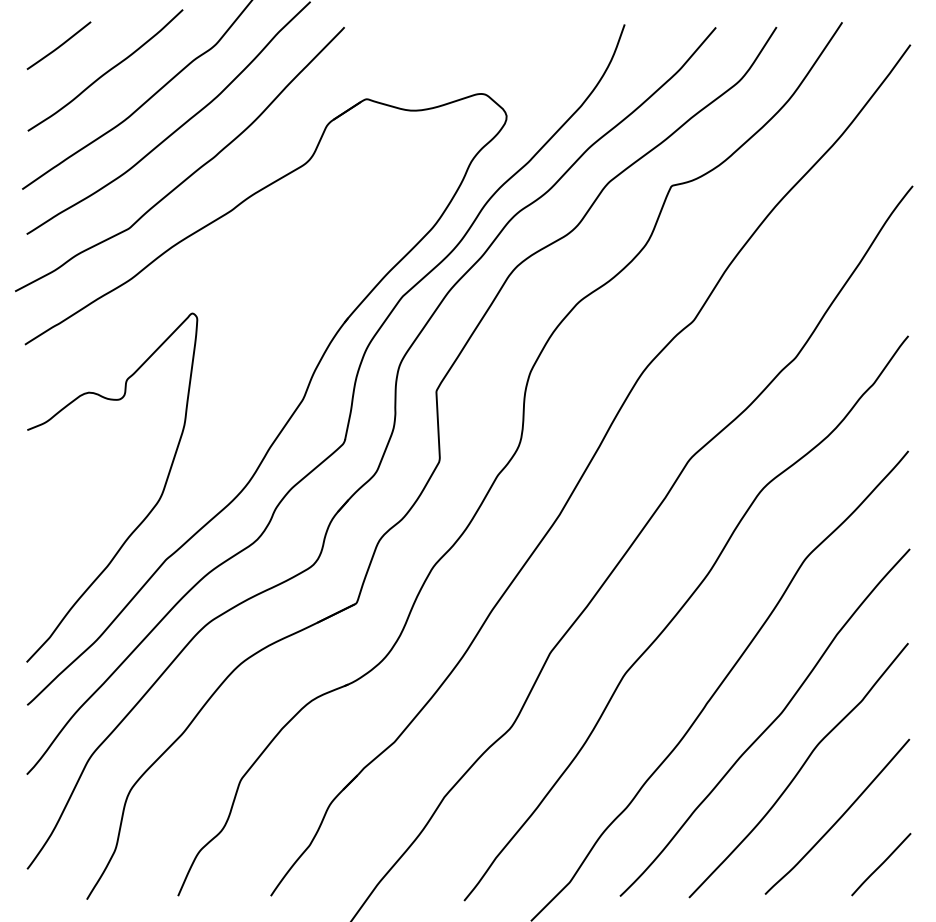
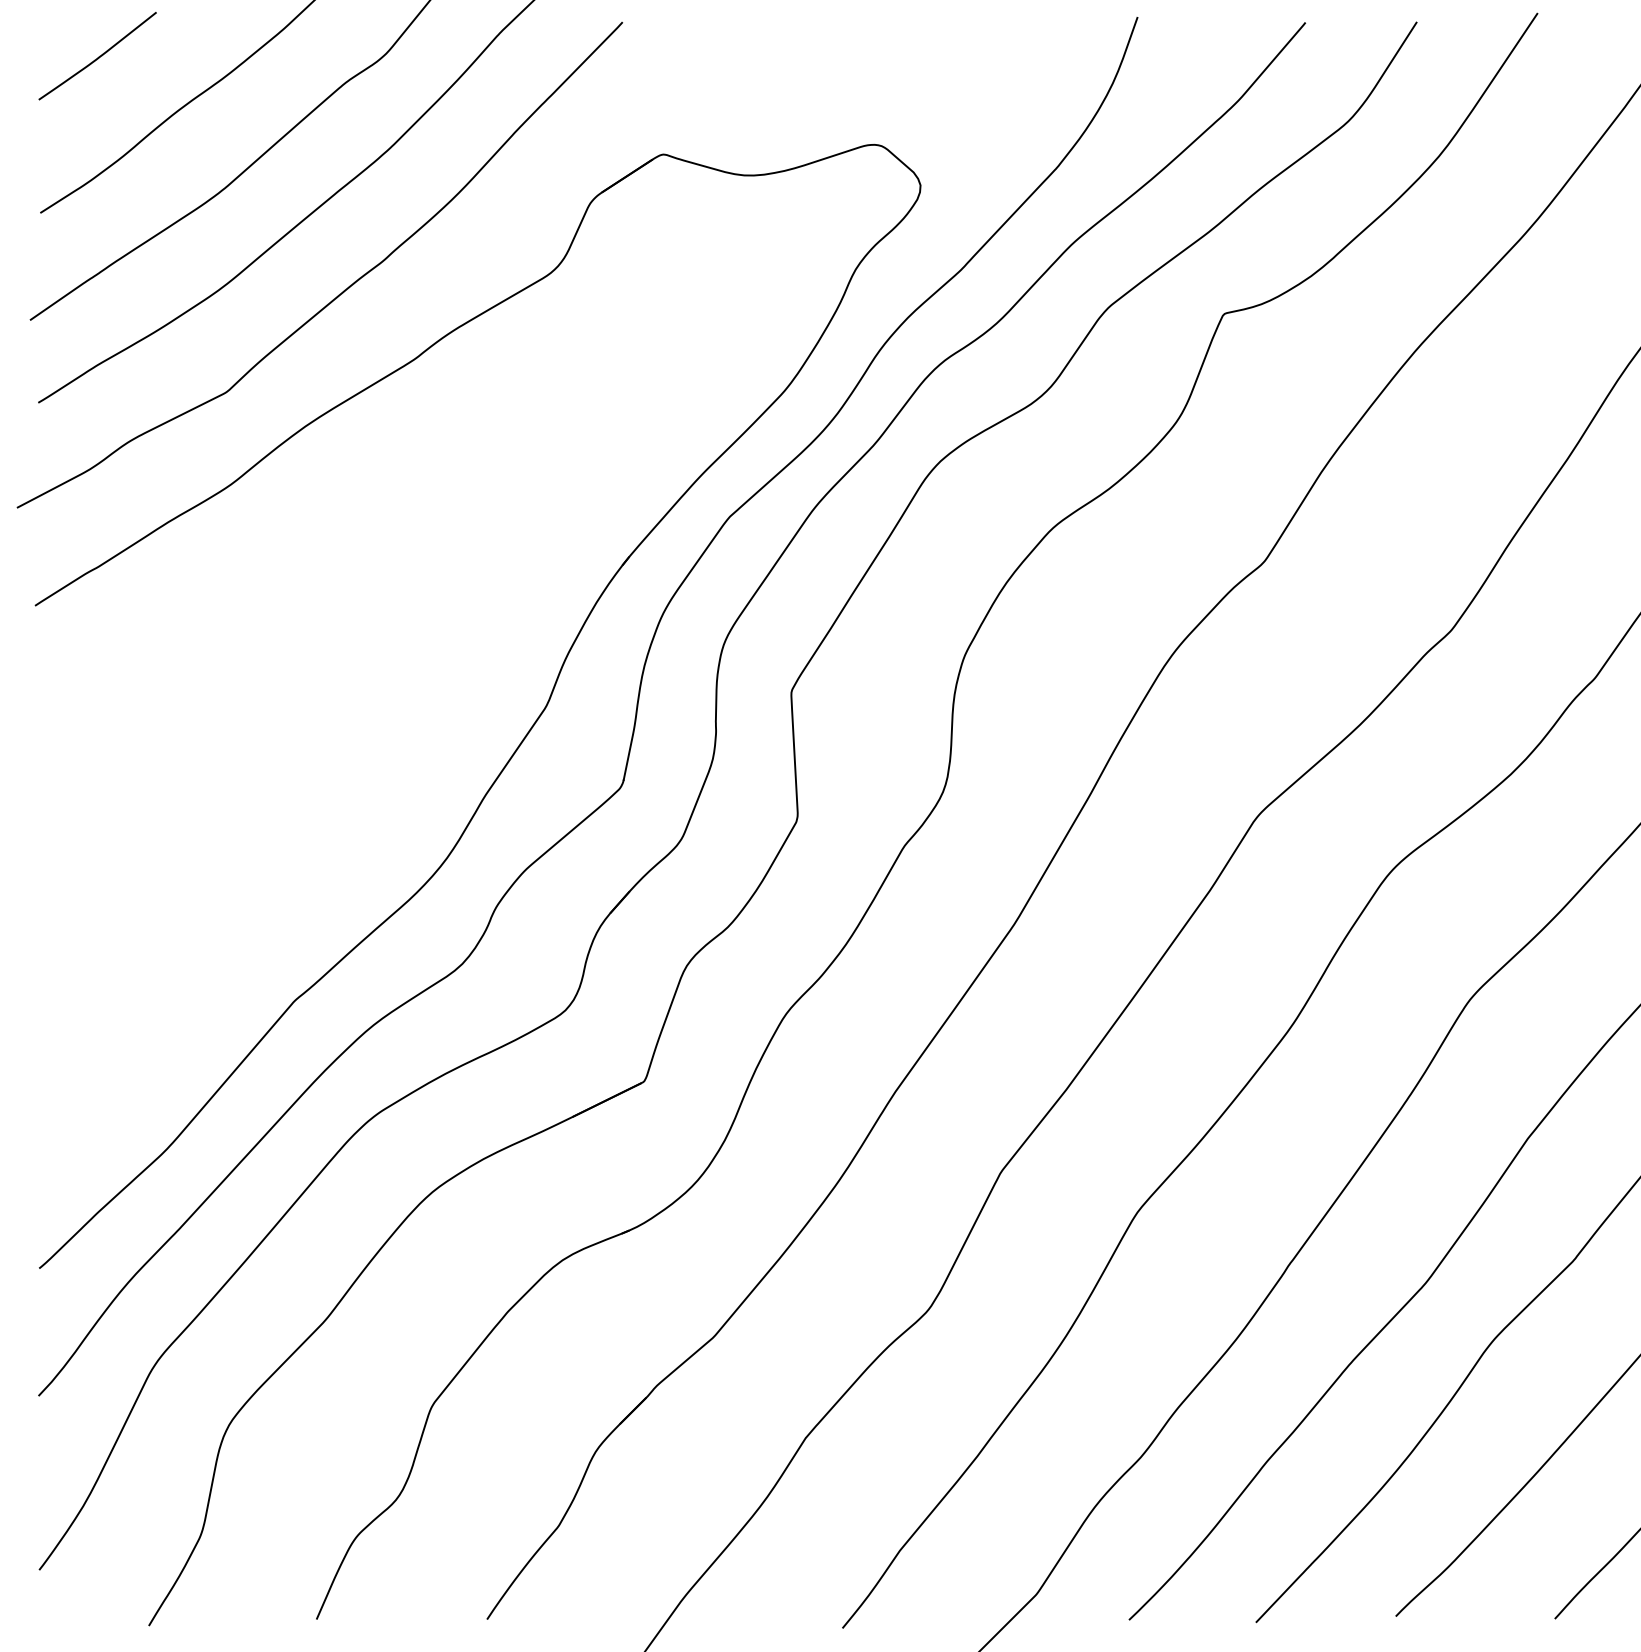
curve: (144, 517) -> (254, 923), removed

